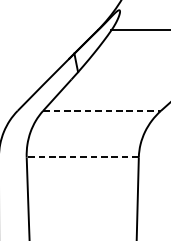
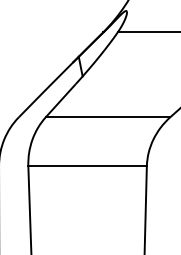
line: (102, 111) -> (108, 117), dashed -> solid
line: (82, 157) -> (87, 166), dashed -> solid

